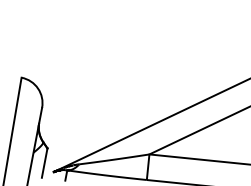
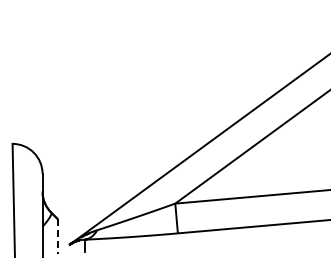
line: (44, 163) -> (57, 236), solid -> dashed

